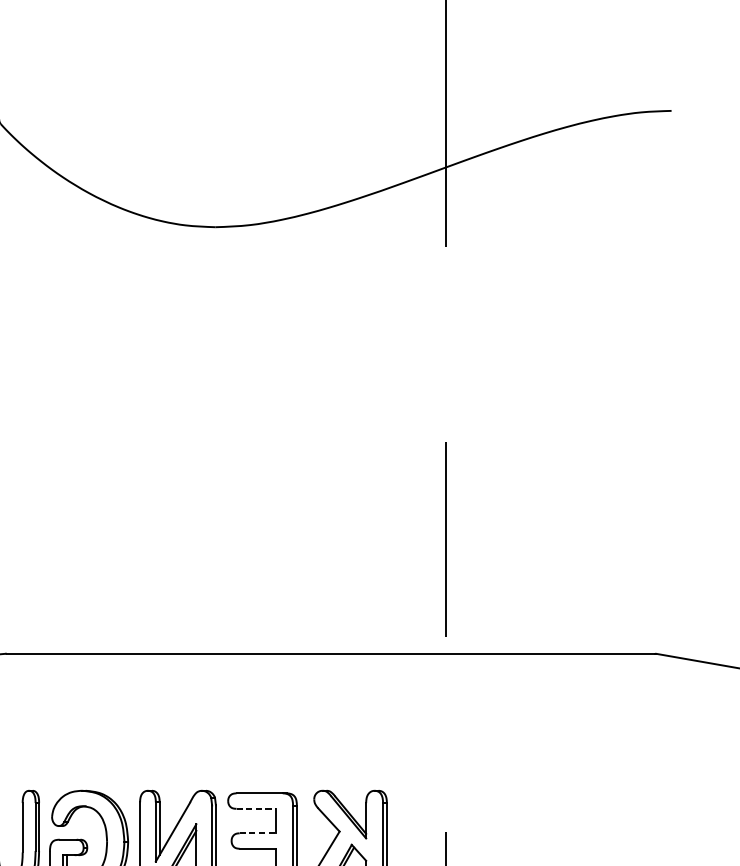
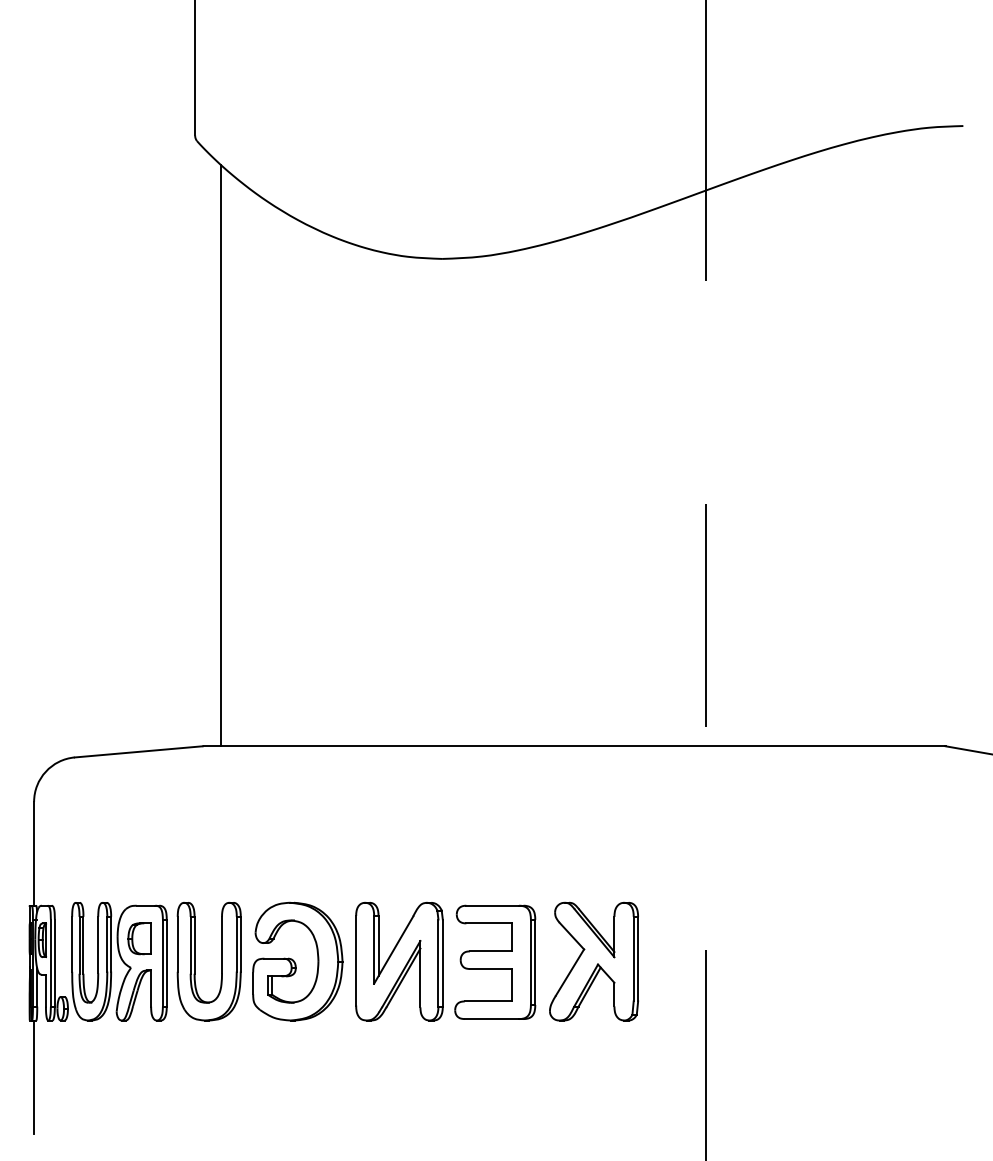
line: (21, 399) -> (220, 455), added
line: (256, 808) -> (489, 923), dashed -> solid
line: (257, 833) -> (490, 951), dashed -> solid

